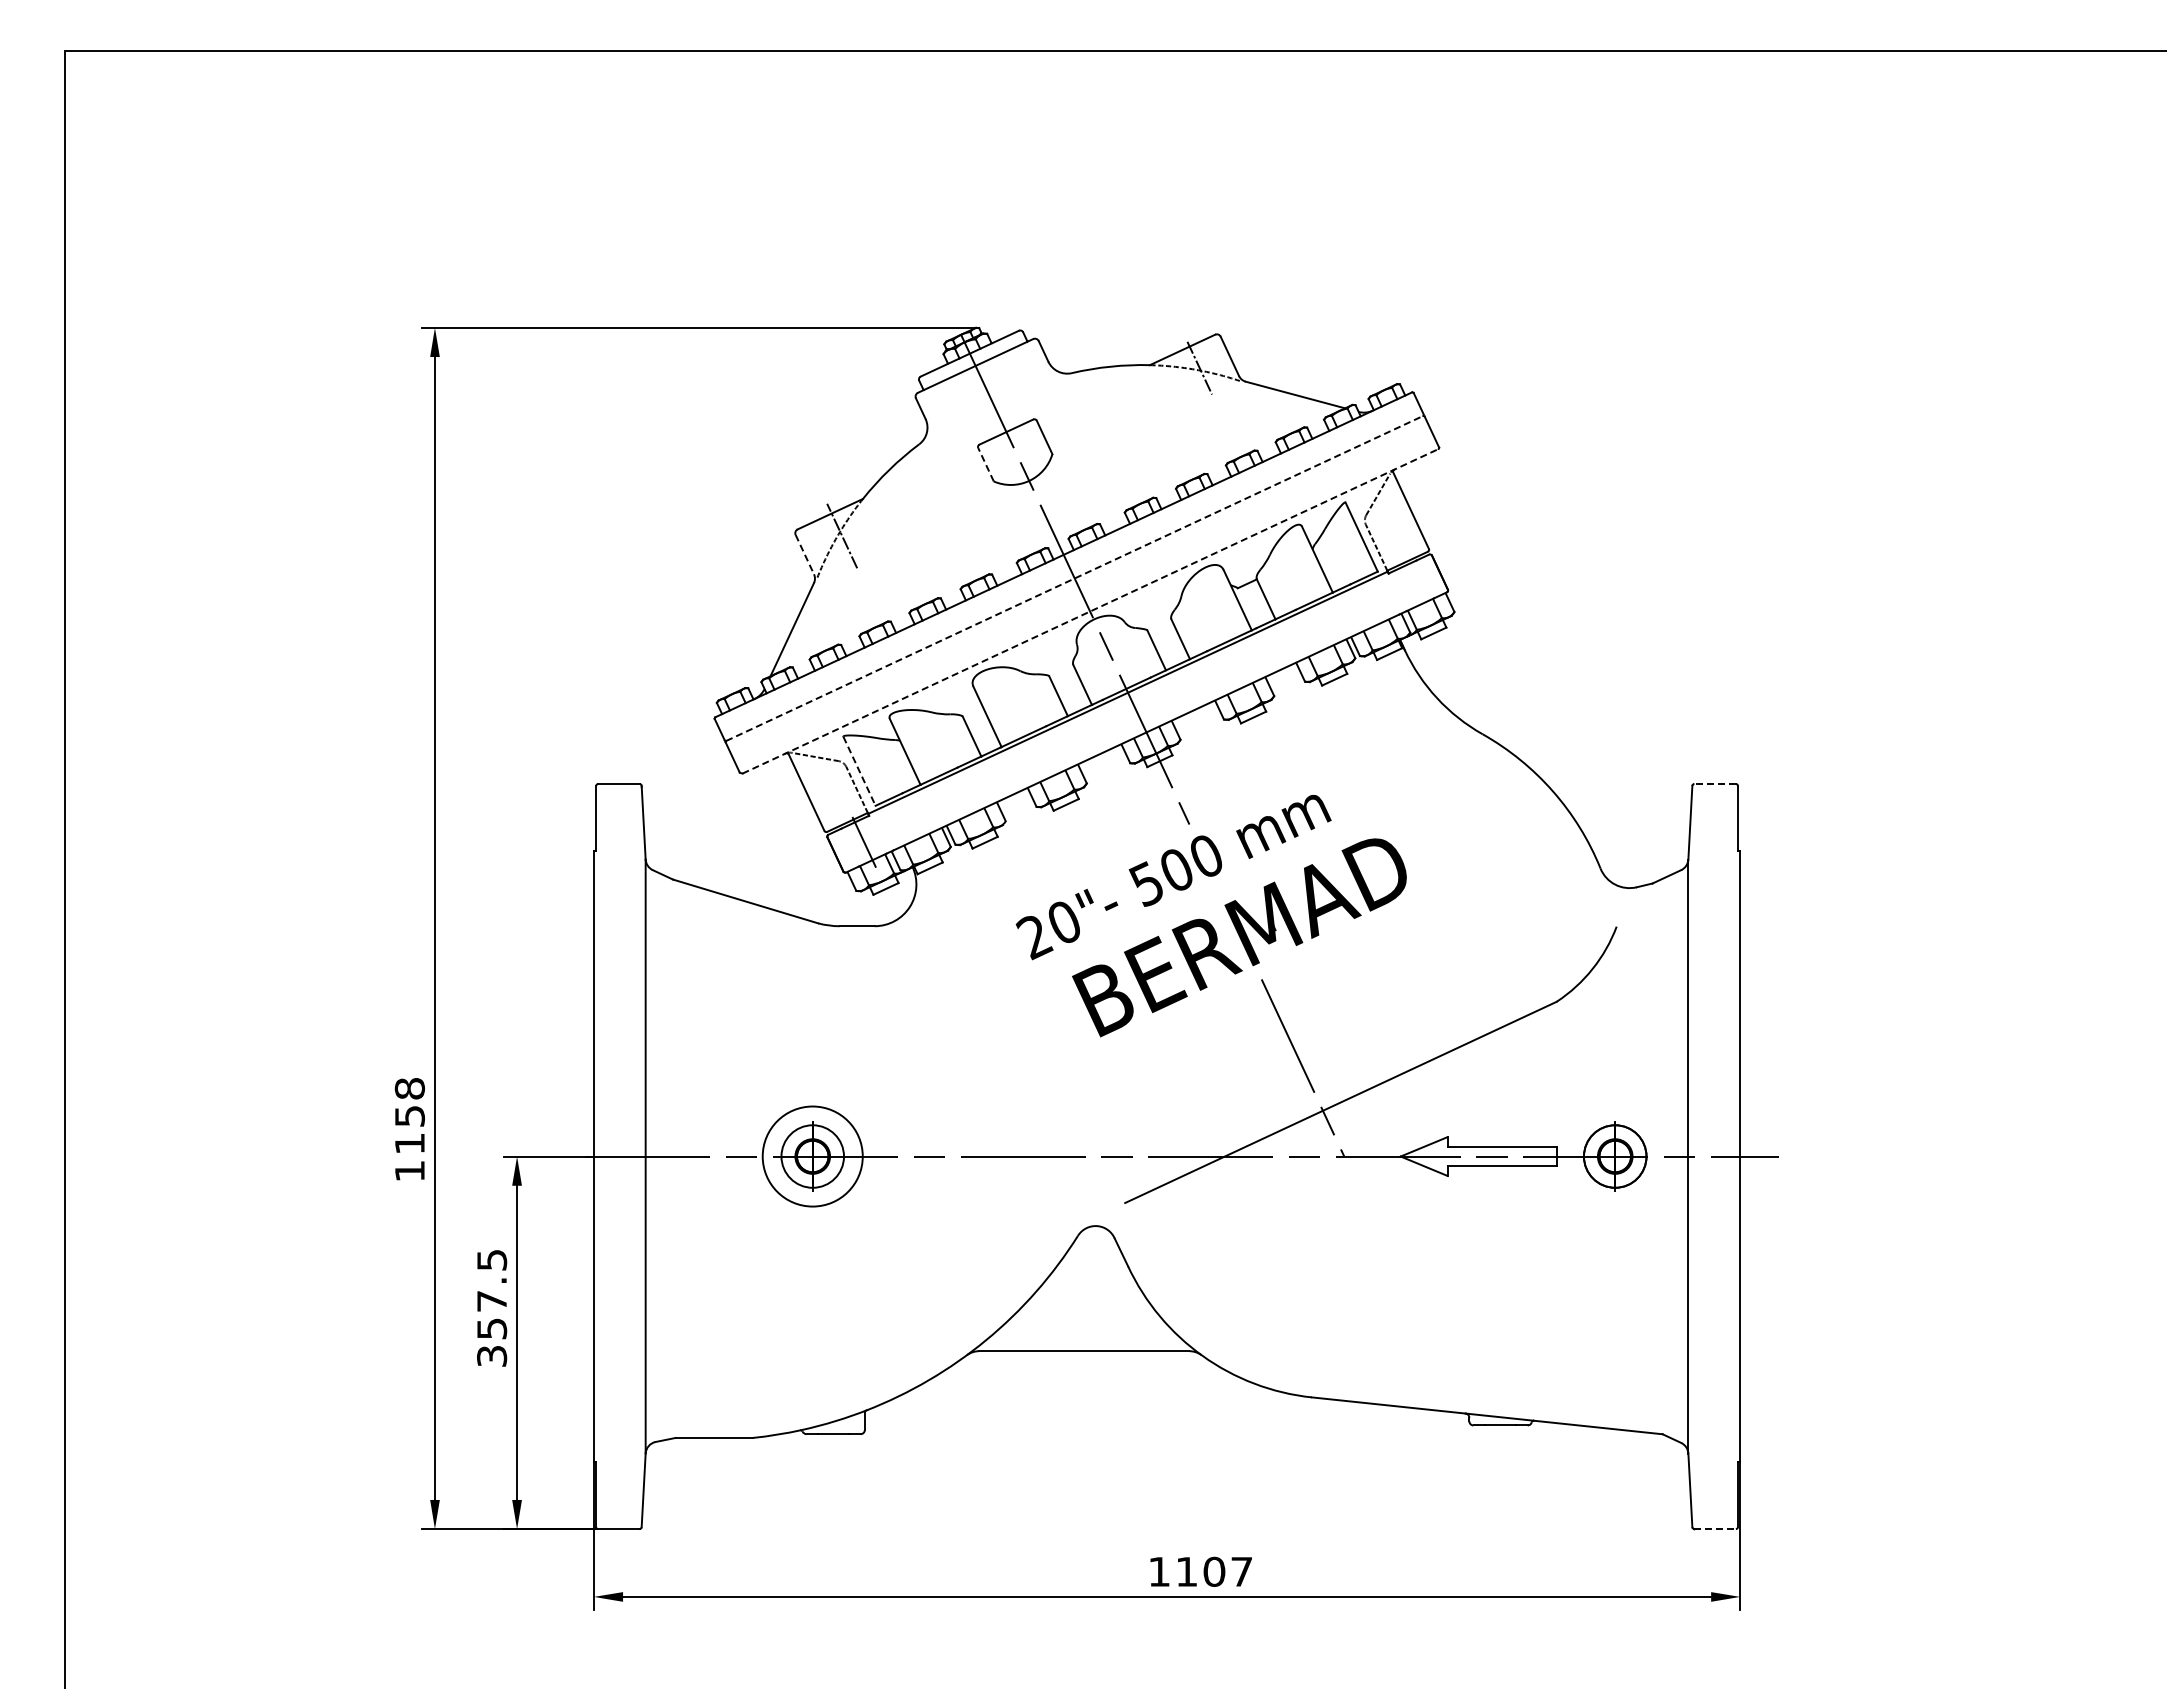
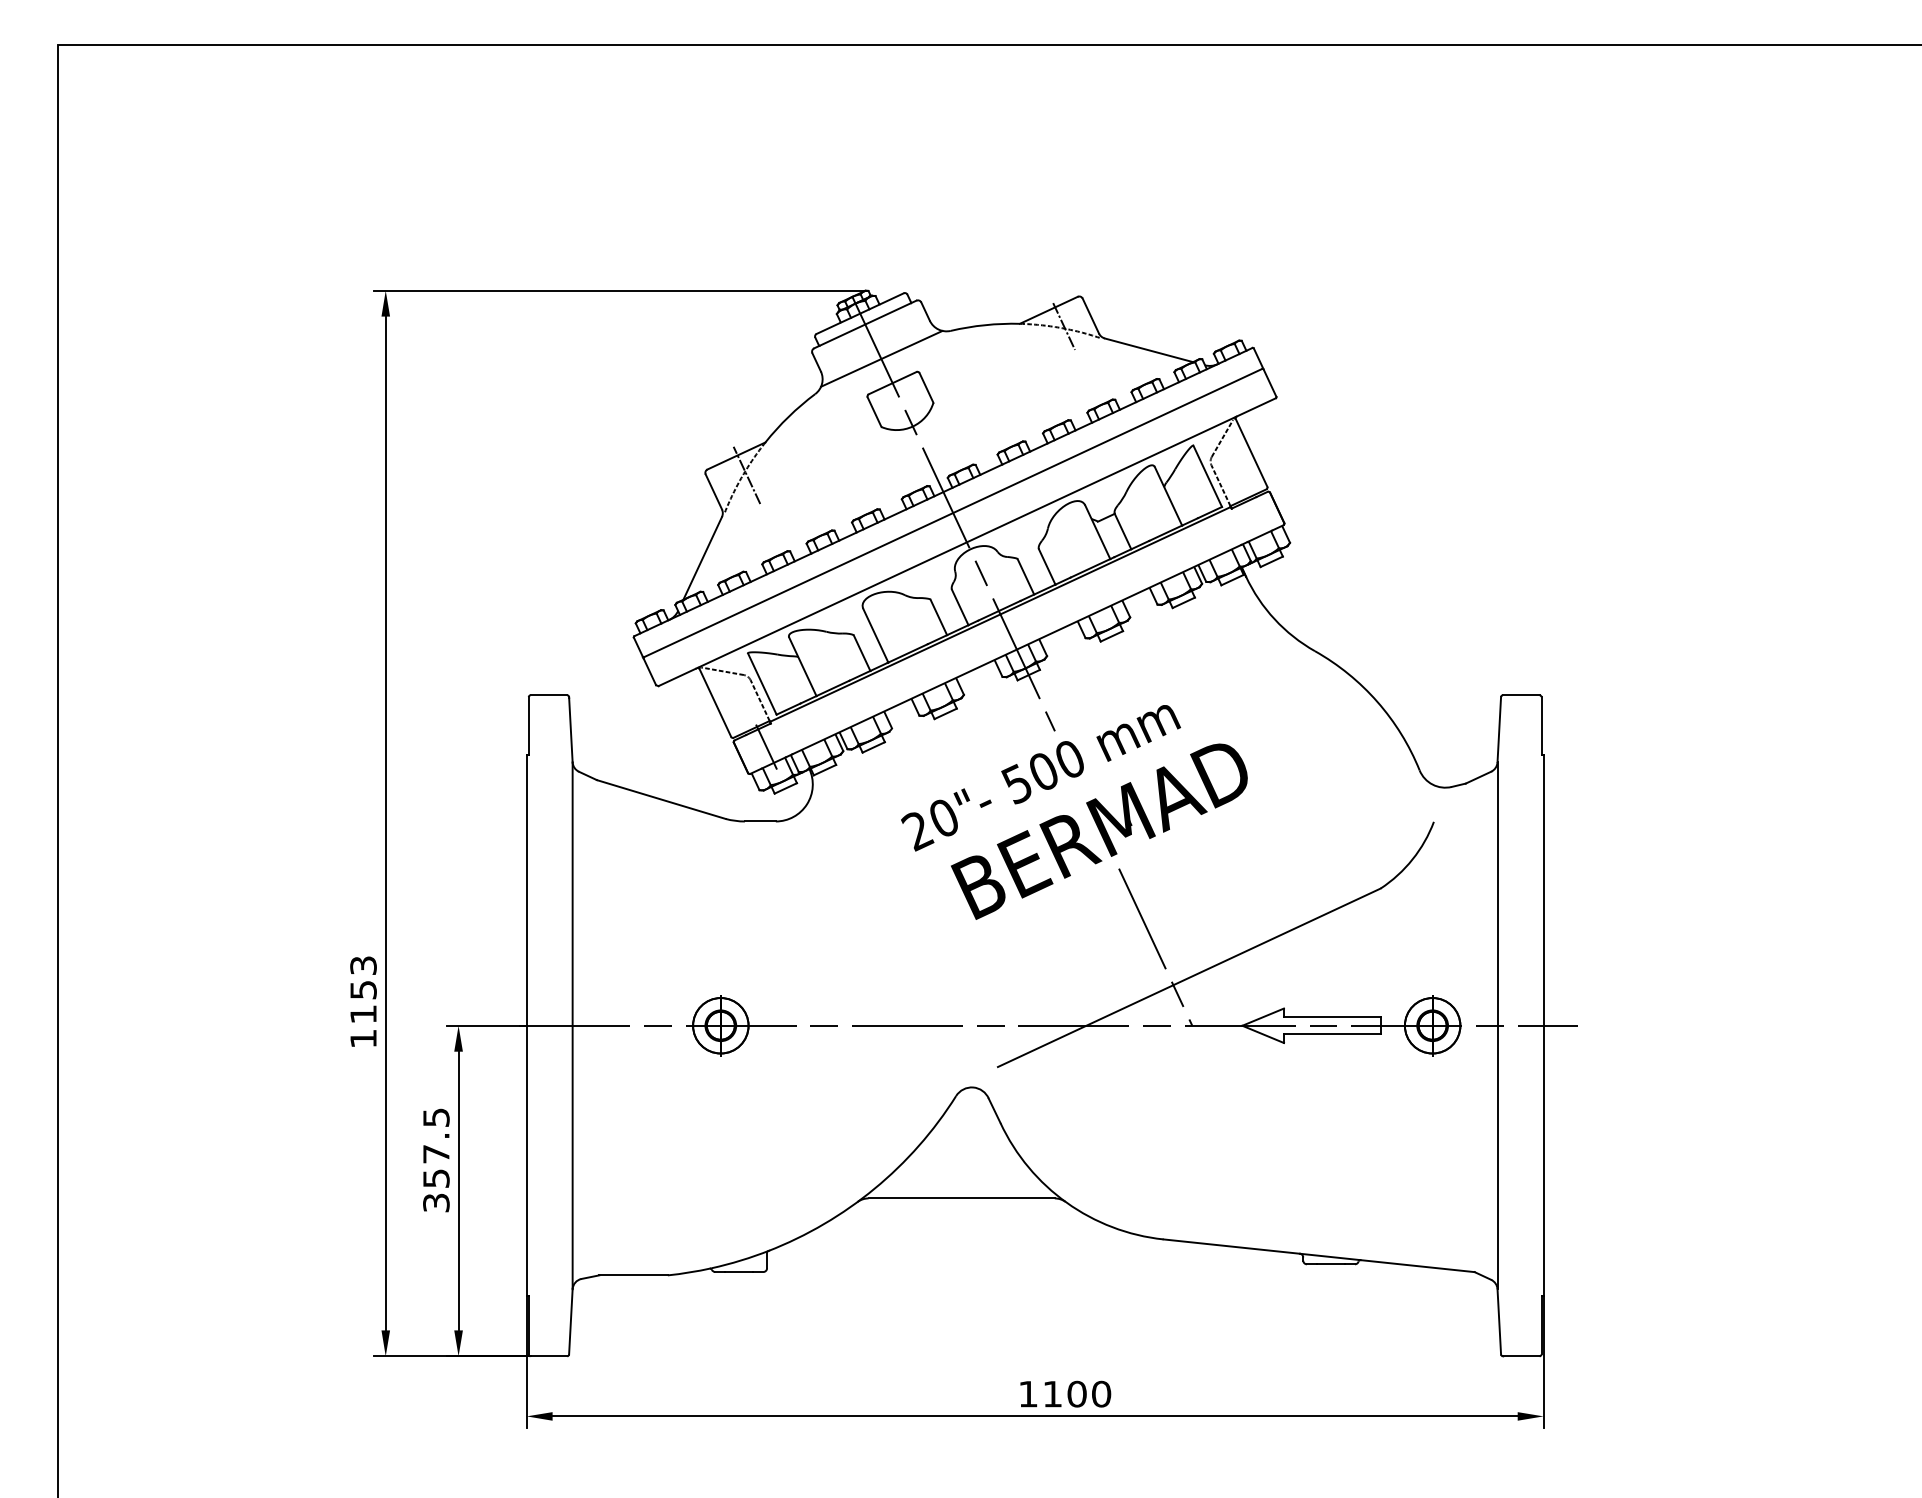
line: (993, 404) -> (881, 358), added
line: (985, 464) -> (874, 411), dashed -> solid
line: (804, 554) -> (713, 491), dashed -> solid
line: (1074, 578) -> (953, 513), dashed -> solid
line: (1091, 611) -> (968, 542), dashed -> solid
line: (859, 771) -> (762, 684), dashed -> solid
line: (1715, 783) -> (1521, 694), dashed -> solid
text: (409, 1088) -> (363, 965), 1158 -> 1153
circle: (812, 1156) -> (720, 1025), size x0.62
line: (1715, 1529) -> (1521, 1356), dashed -> solid
text: (1241, 1571) -> (1101, 1393), 1107 -> 1100

